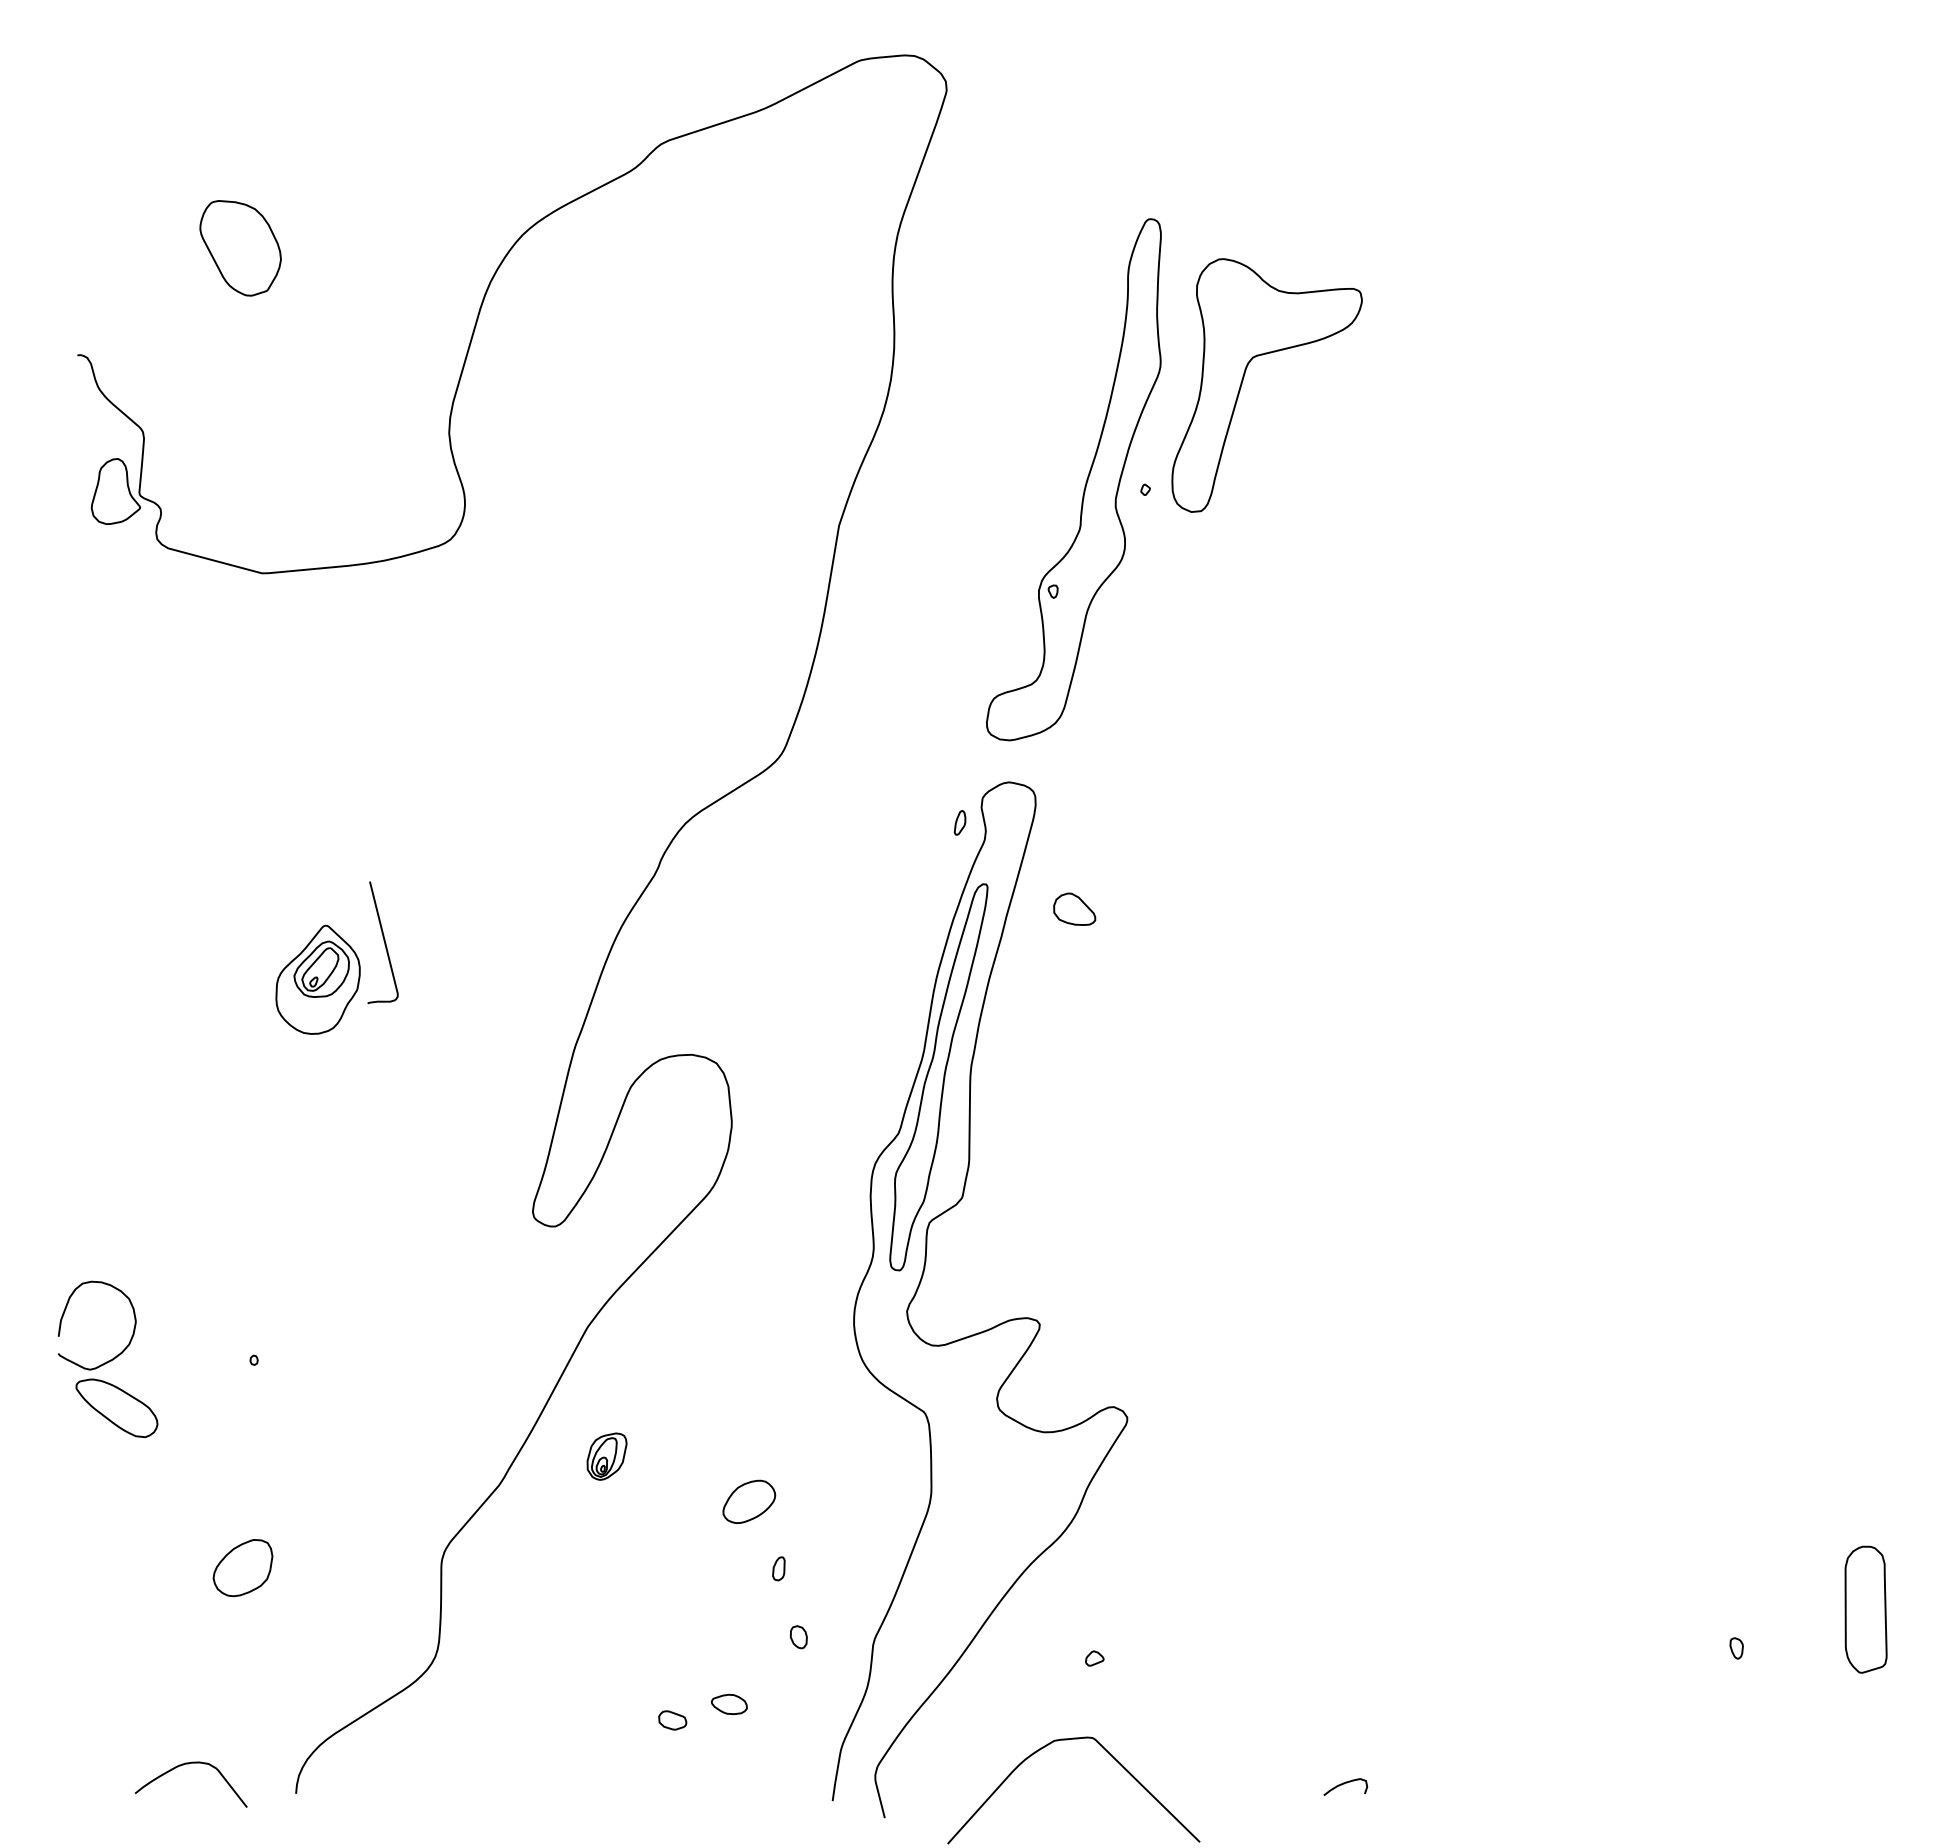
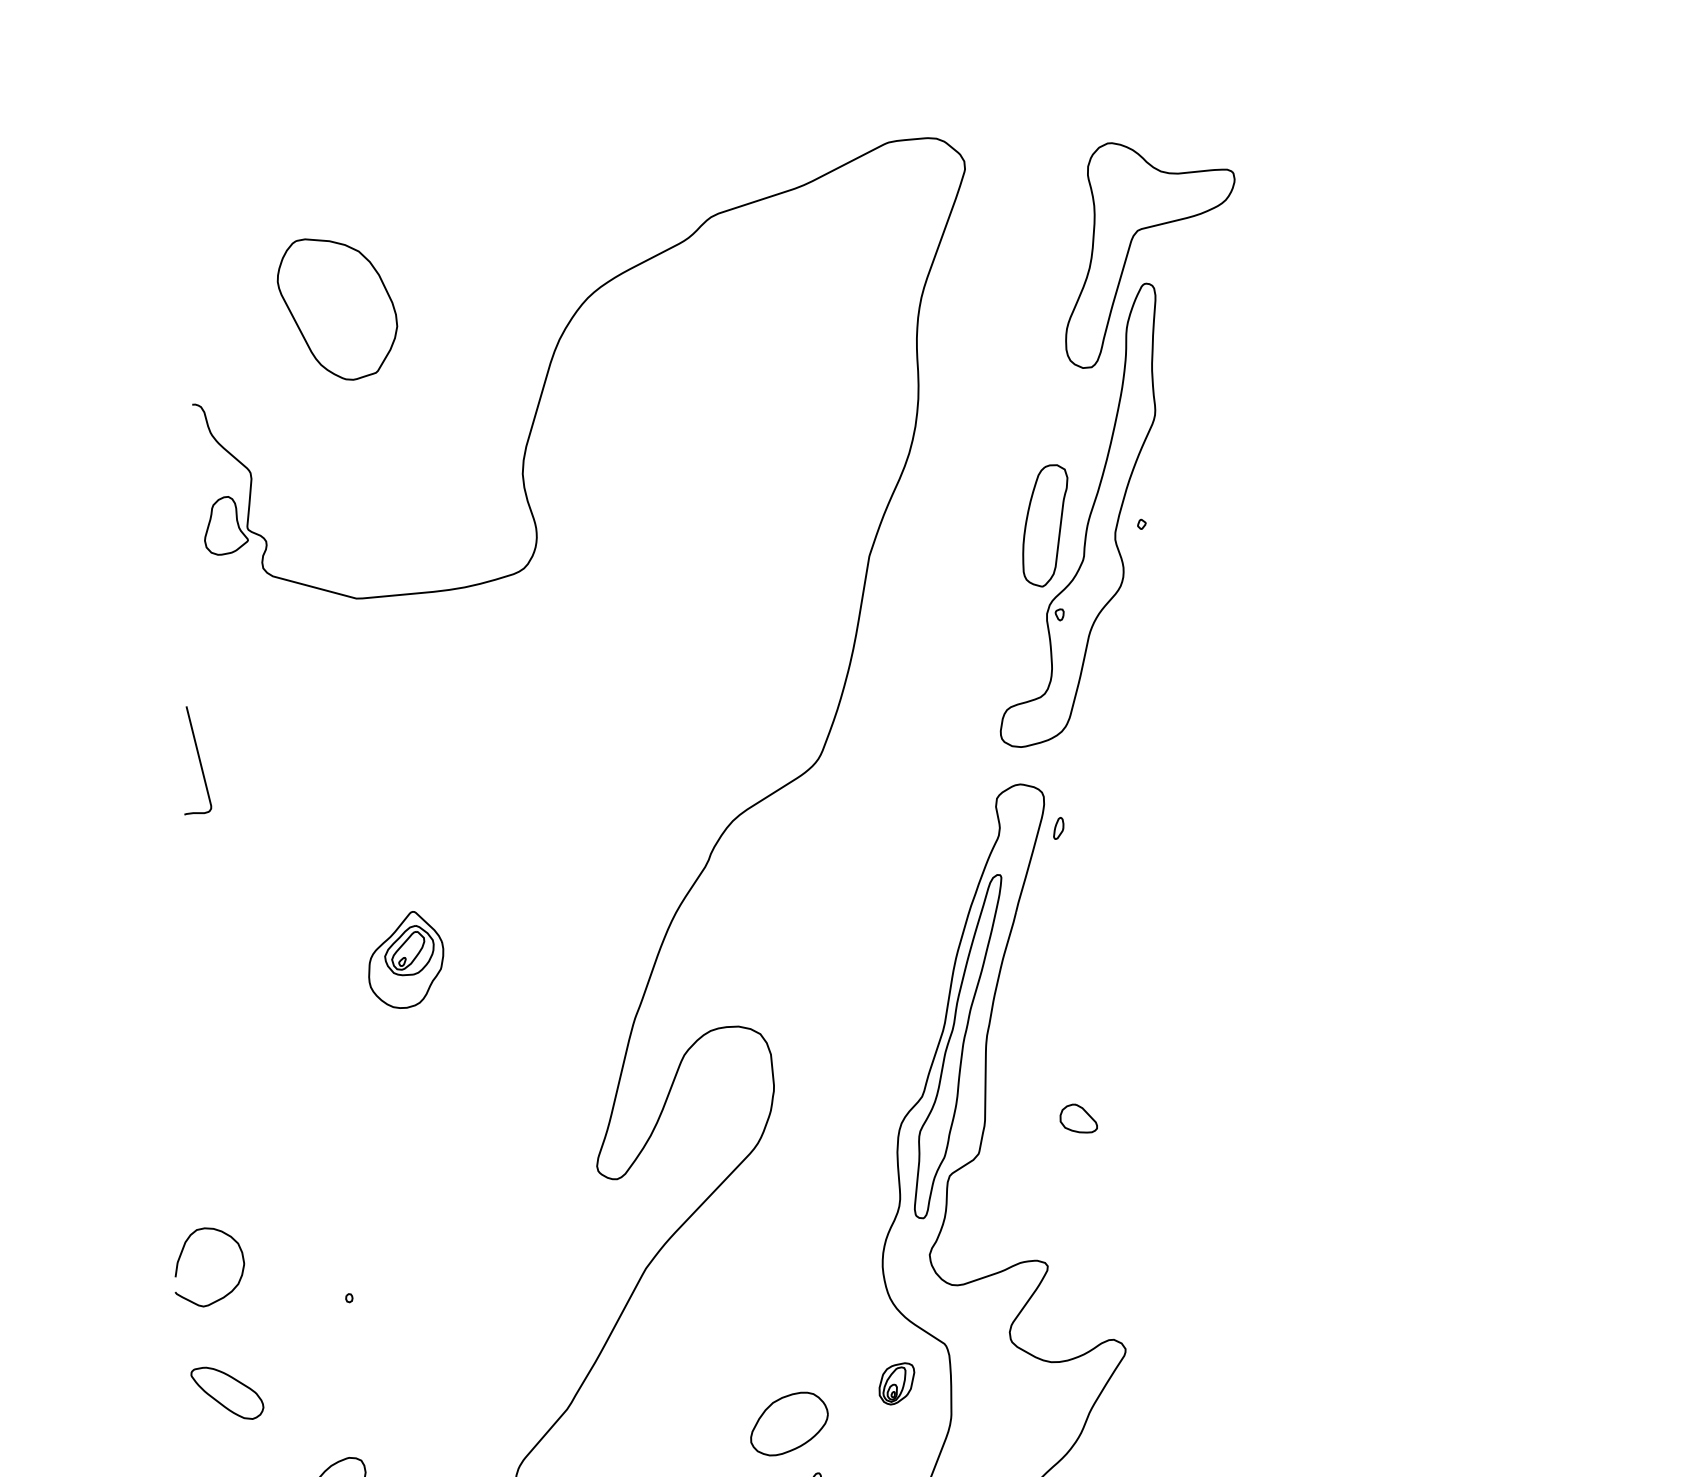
part: (240, 248) -> (337, 309), size x1.67
part: (1243, 381) -> (1129, 252), moved
part: (1036, 491) -> (1044, 525), added
part: (959, 822) -> (1058, 828), moved
part: (1074, 908) -> (1078, 1117), moved
curve: (383, 941) -> (198, 759), moved
part: (116, 1408) -> (226, 1393), moved
part: (606, 1456) -> (896, 1383), moved
part: (749, 1501) -> (789, 1423), size x1.67

